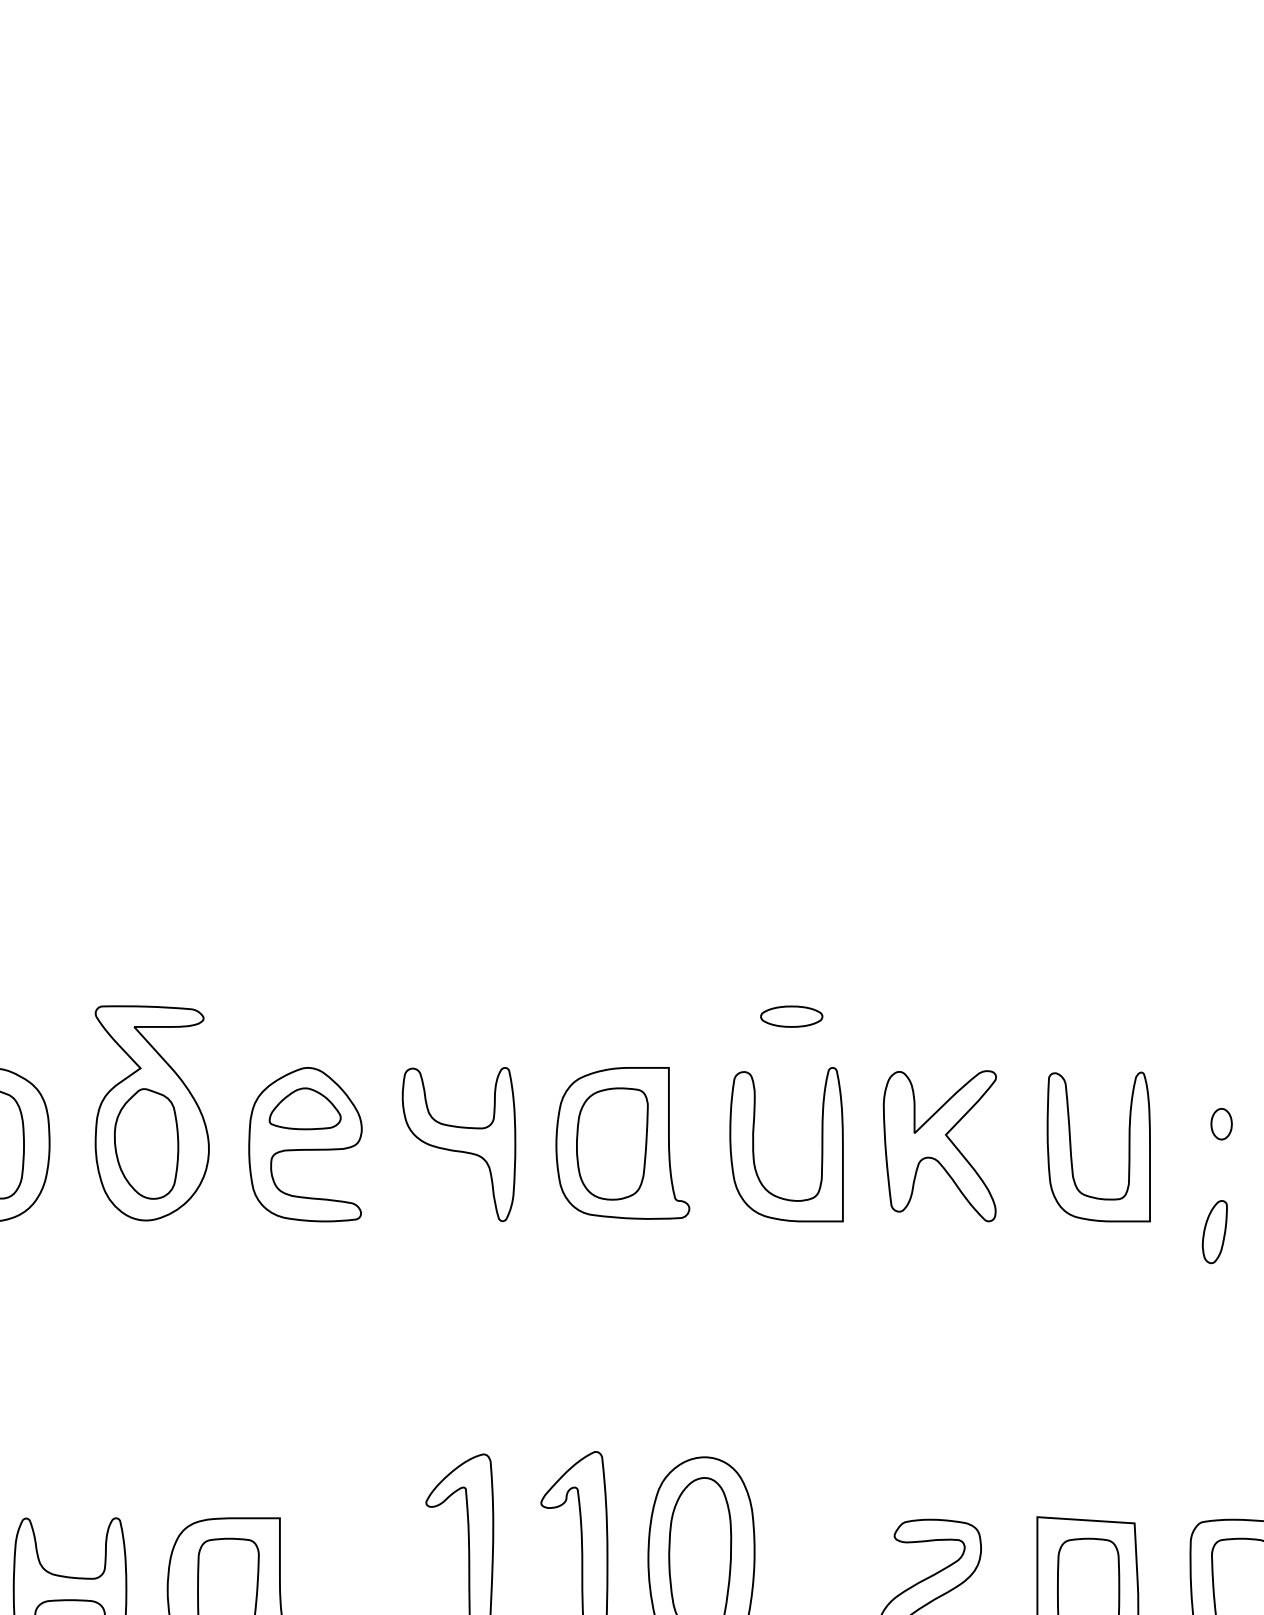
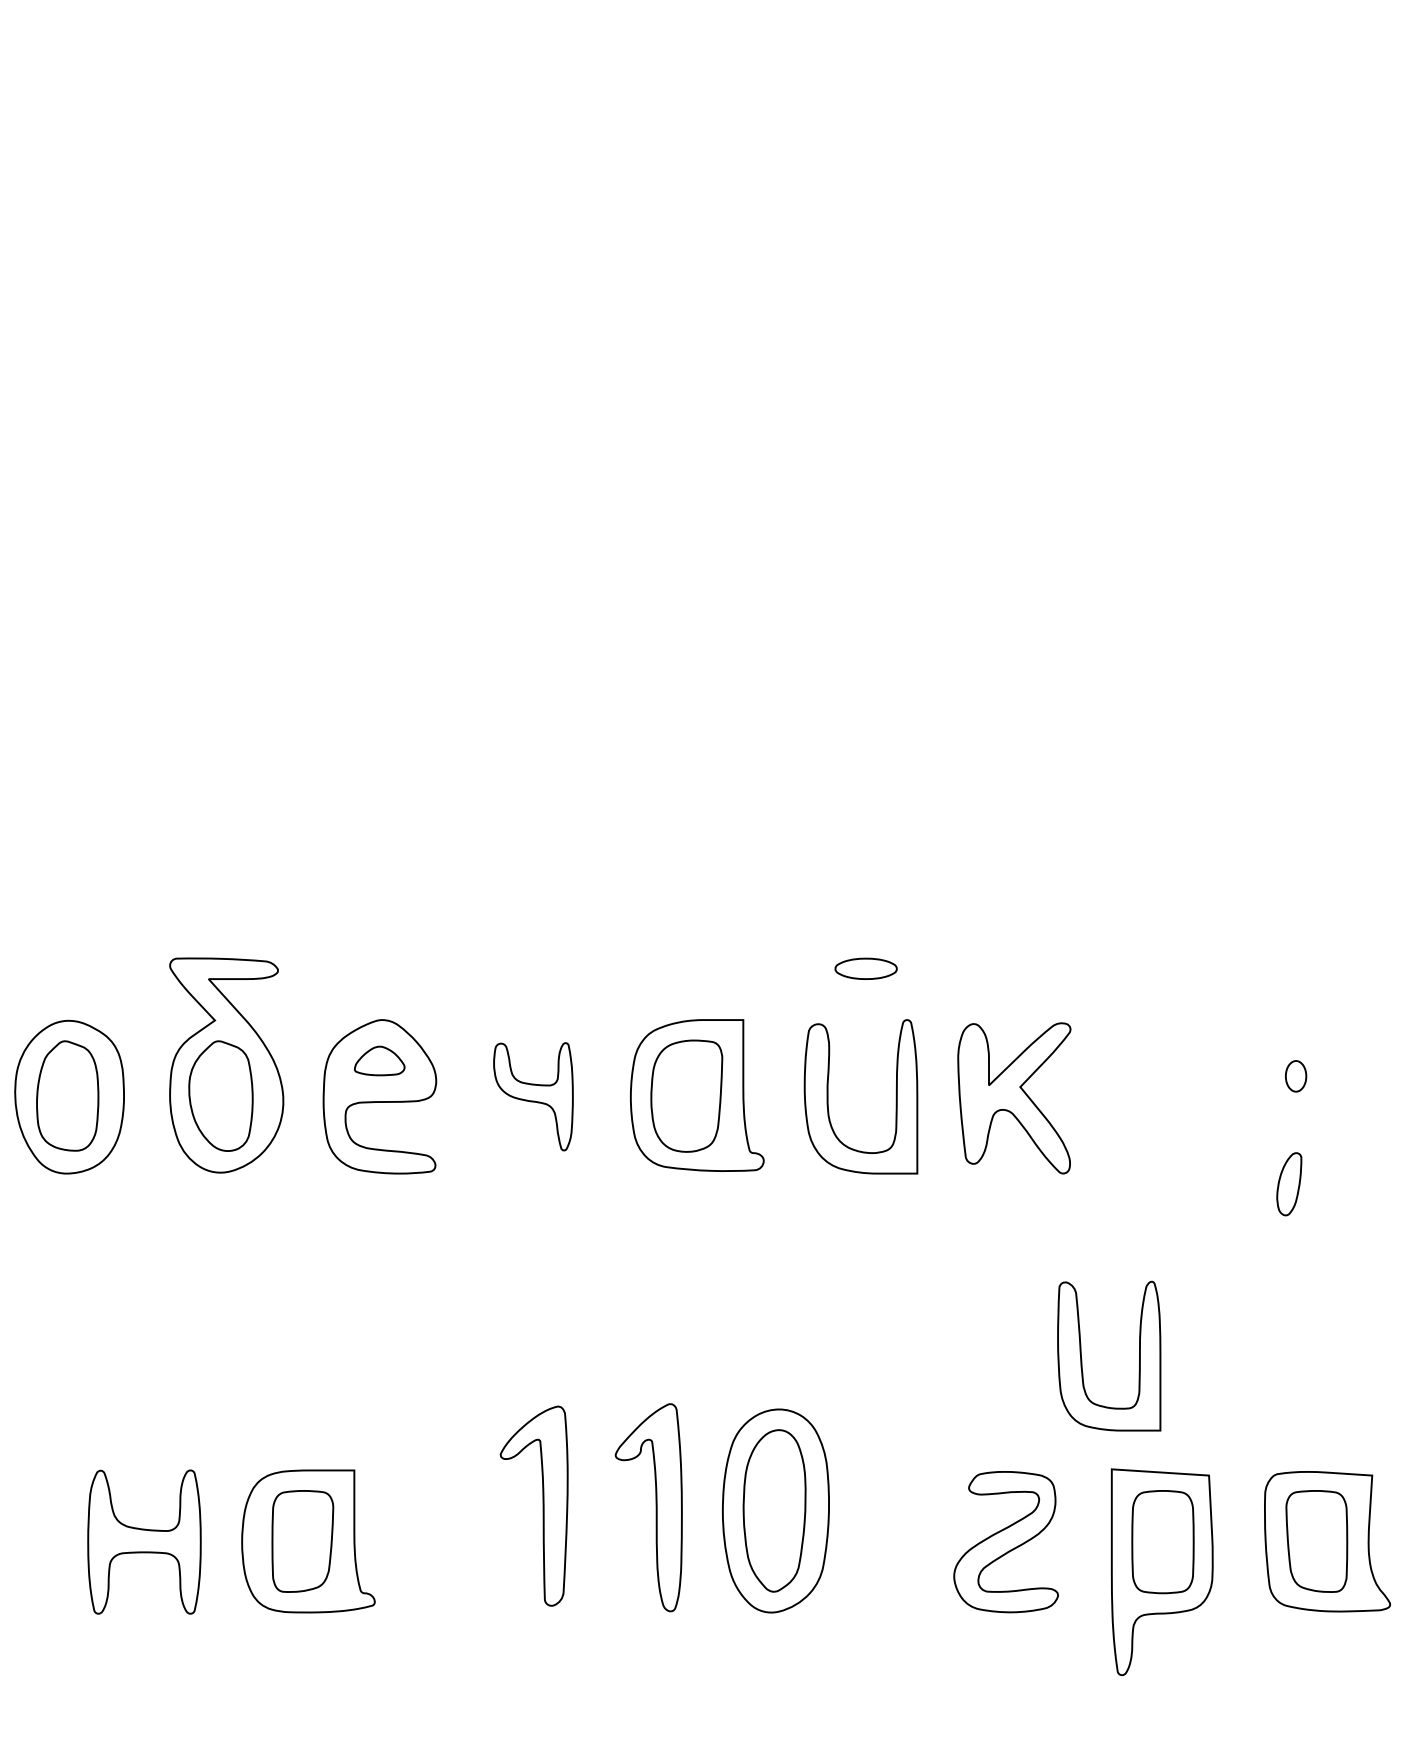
part: (305, 1108) -> (379, 1060), size x0.7
part: (459, 1144) -> (533, 1096), size x0.7
part: (1072, 1150) -> (1082, 1359), moved

